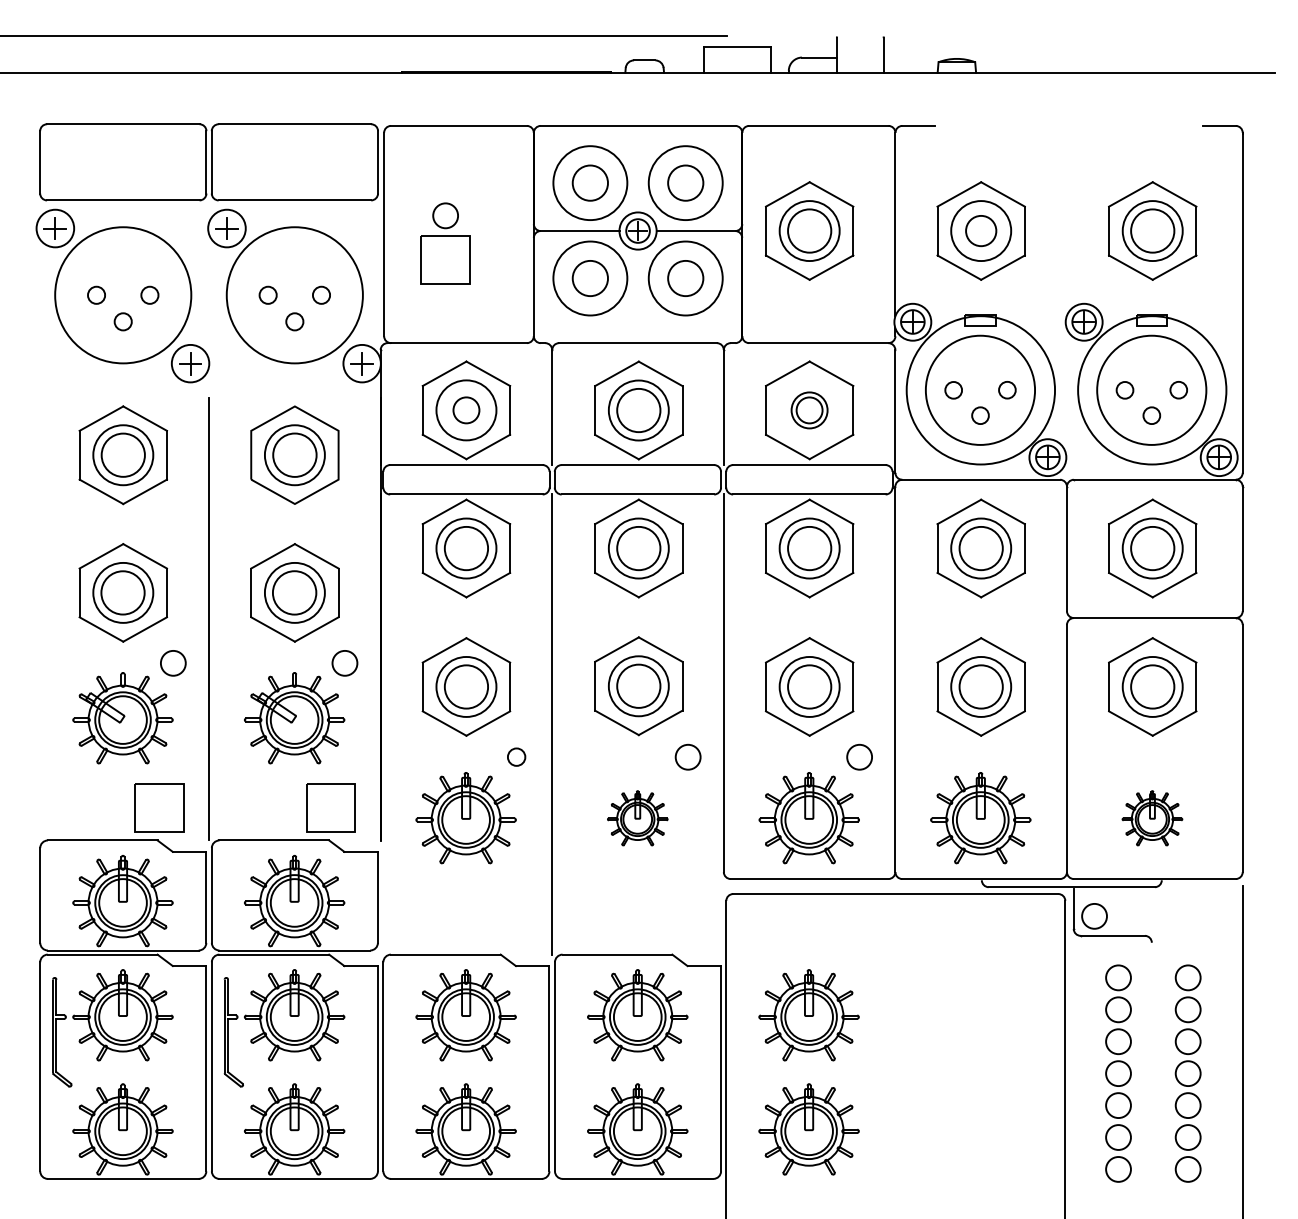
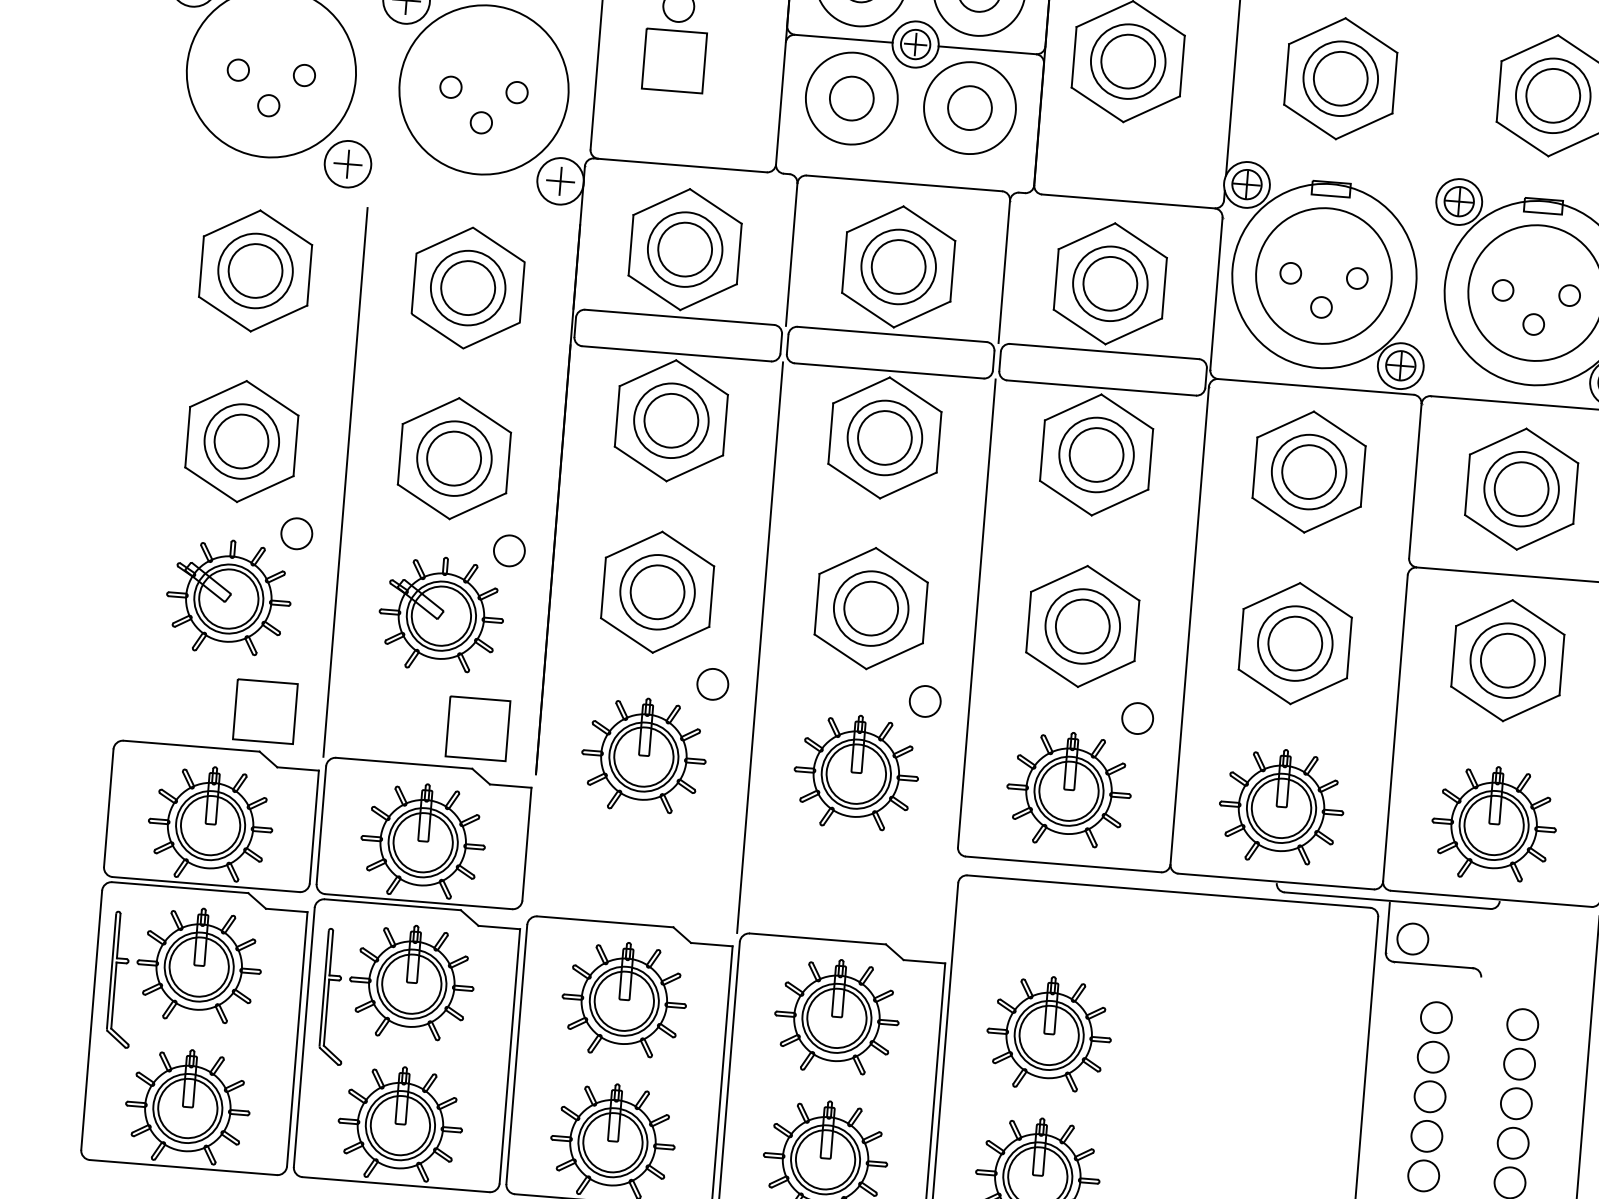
circle: (980, 230) -> (1339, 78), size x1.43
circle: (466, 410) -> (685, 249), size x1.67
part: (809, 410) -> (1110, 283), size x1.67
circle: (516, 756) -> (712, 683), size x1.43
part: (637, 818) -> (856, 772), size x1.67
part: (1152, 818) -> (1494, 823), size x1.67

